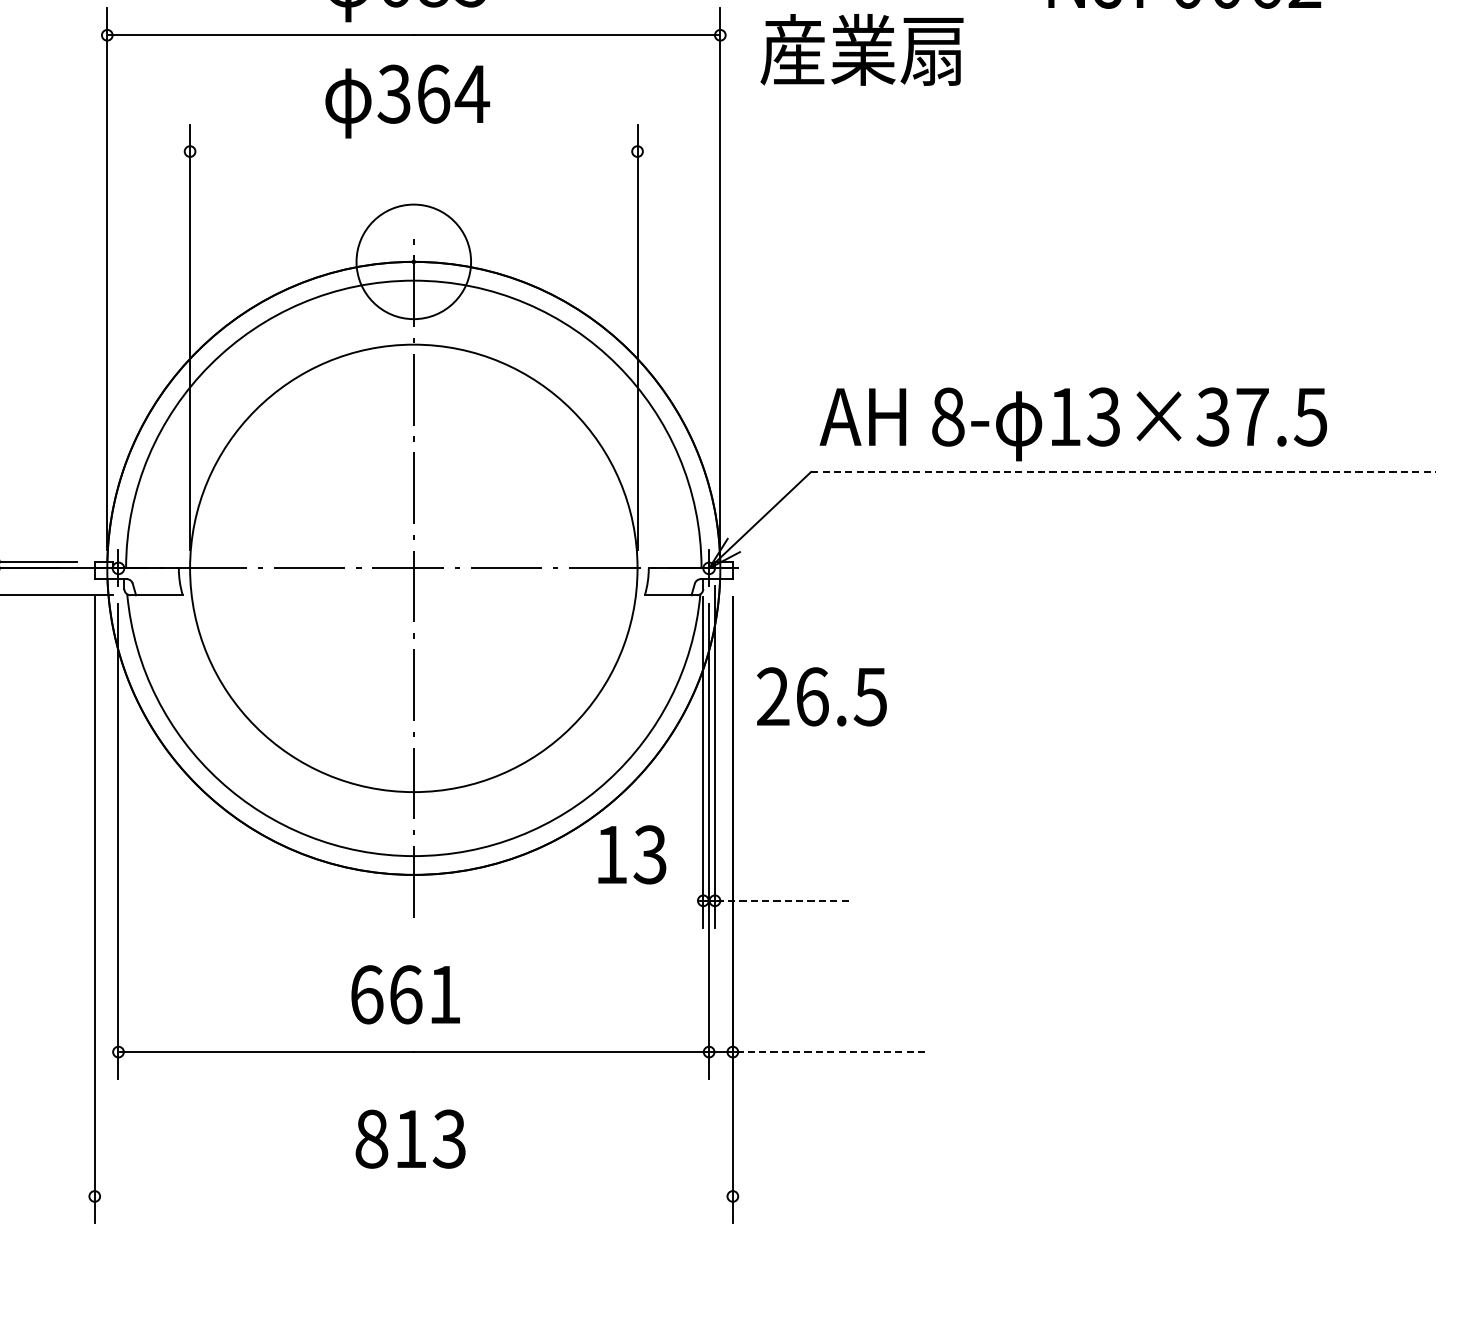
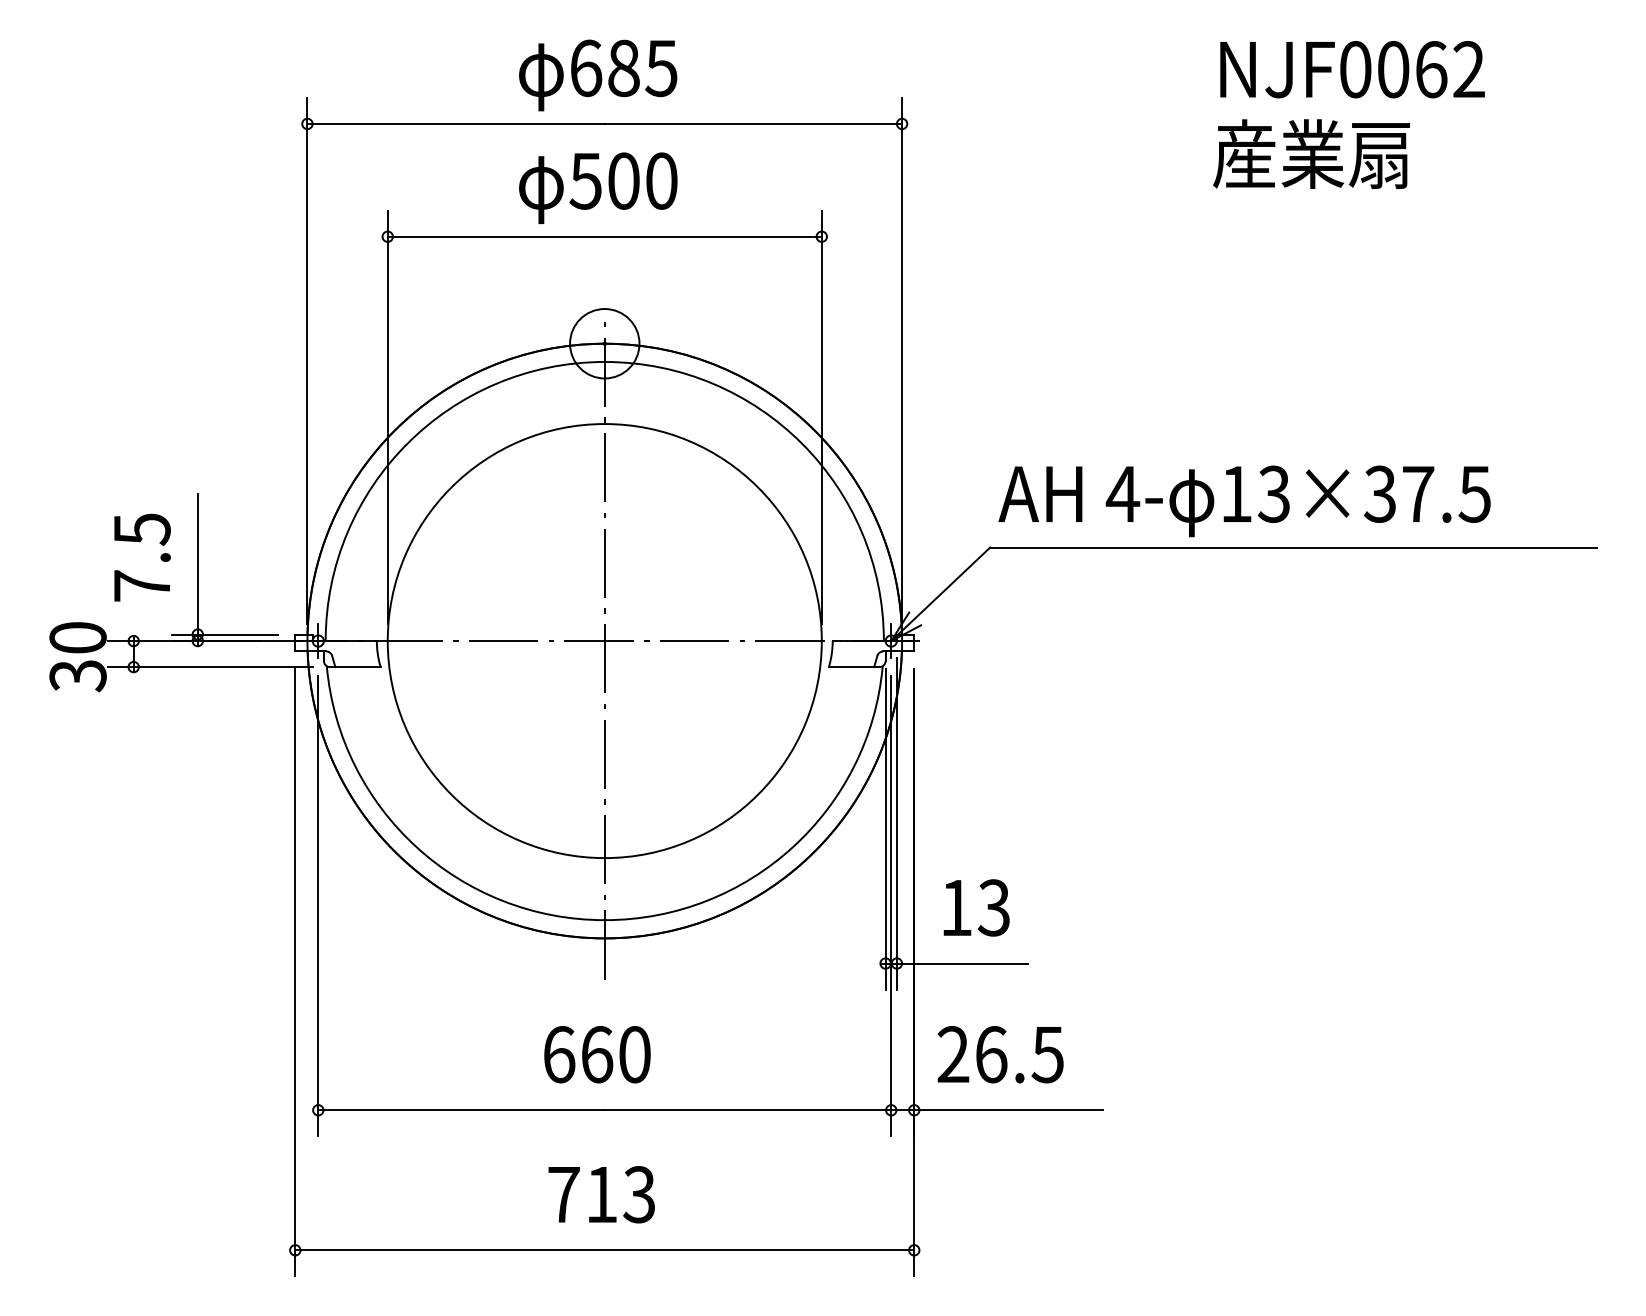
text: (861, 49) -> (1311, 153), moved
text: (433, 93) -> (623, 180), 364 -> 500
line: (413, 151) -> (604, 236), added
circle: (413, 261) -> (604, 343), size x0.62
text: (947, 416) -> (1122, 493), 8- -> 4-
line: (1123, 471) -> (1293, 547), dashed -> solid
text: (821, 696) -> (1000, 1054), moved
text: (632, 854) -> (976, 907), moved
line: (783, 900) -> (963, 963), dashed -> solid
text: (444, 994) -> (634, 1054), 661 -> 660
line: (832, 1052) -> (1010, 1110), dashed -> solid
text: (371, 1138) -> (563, 1194), 813 -> 713
line: (413, 1196) -> (604, 1250), added

